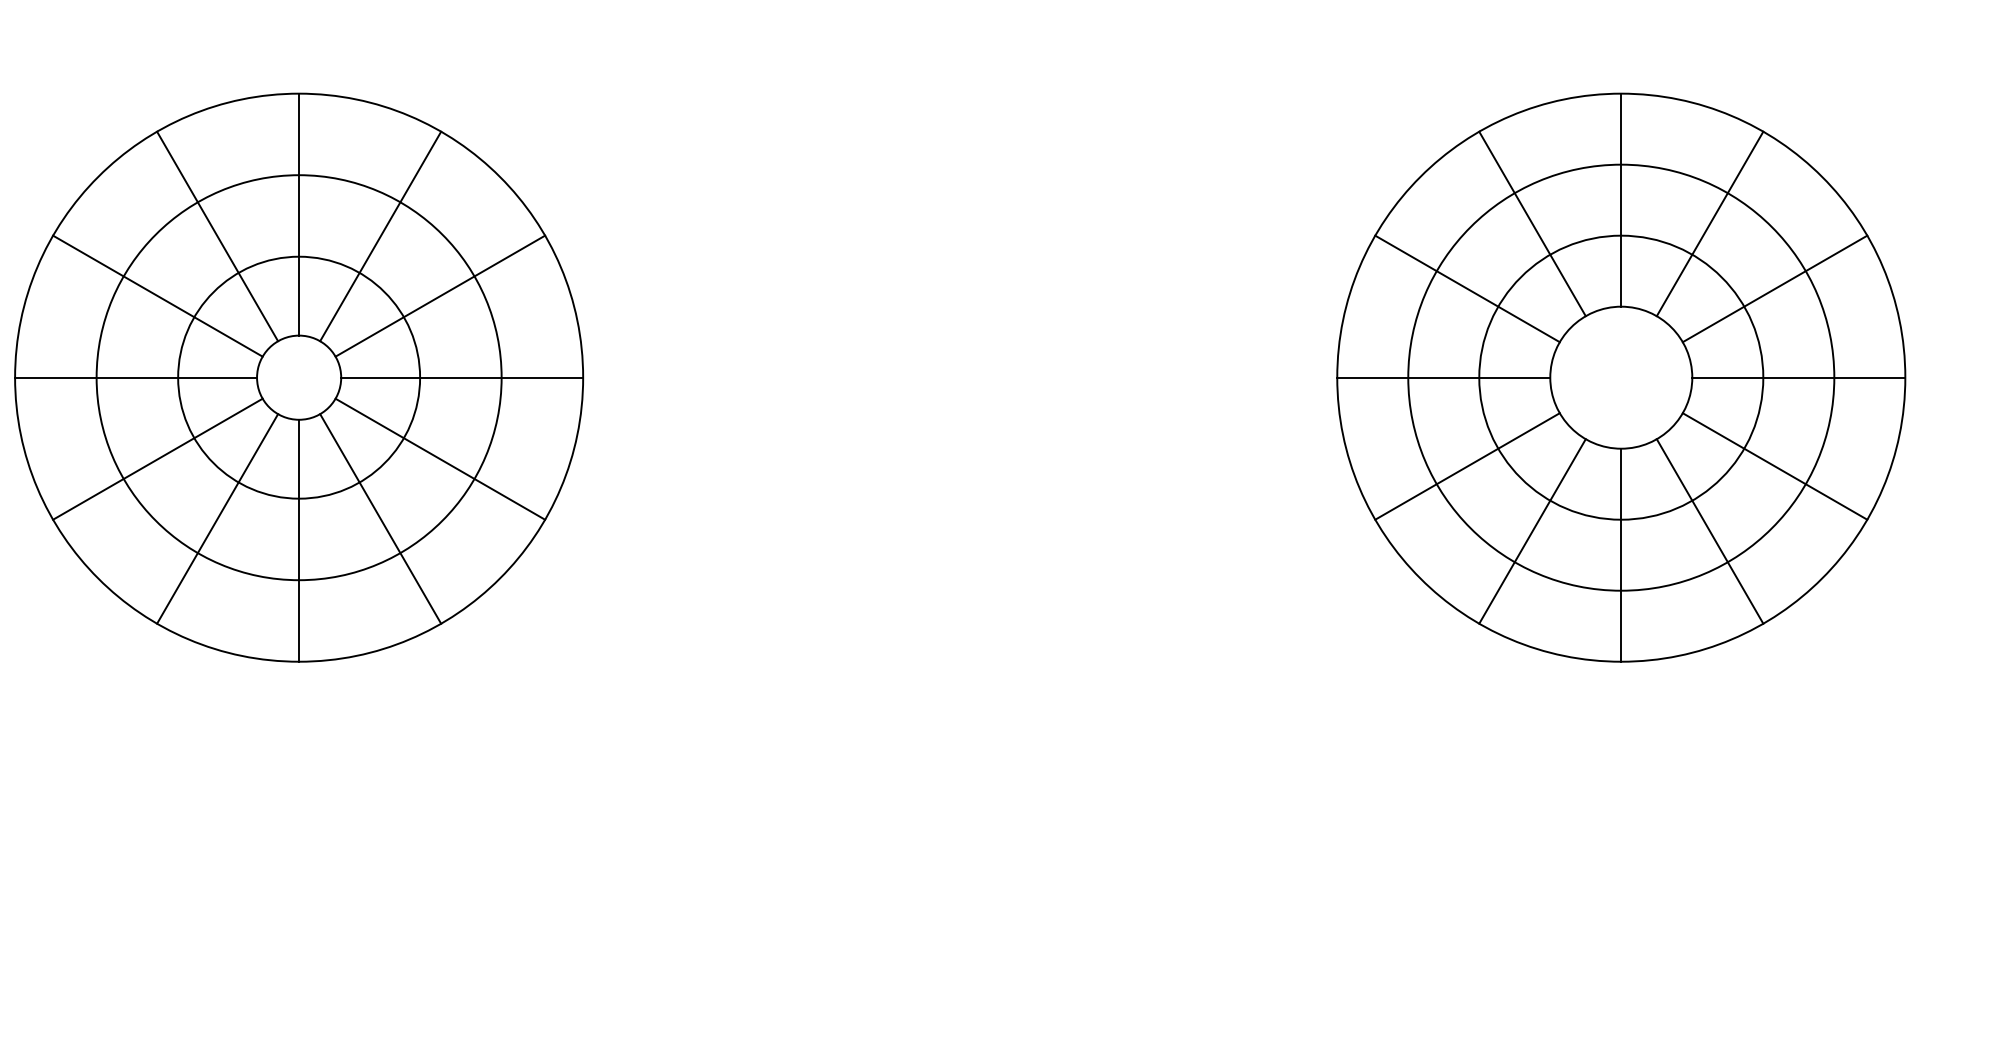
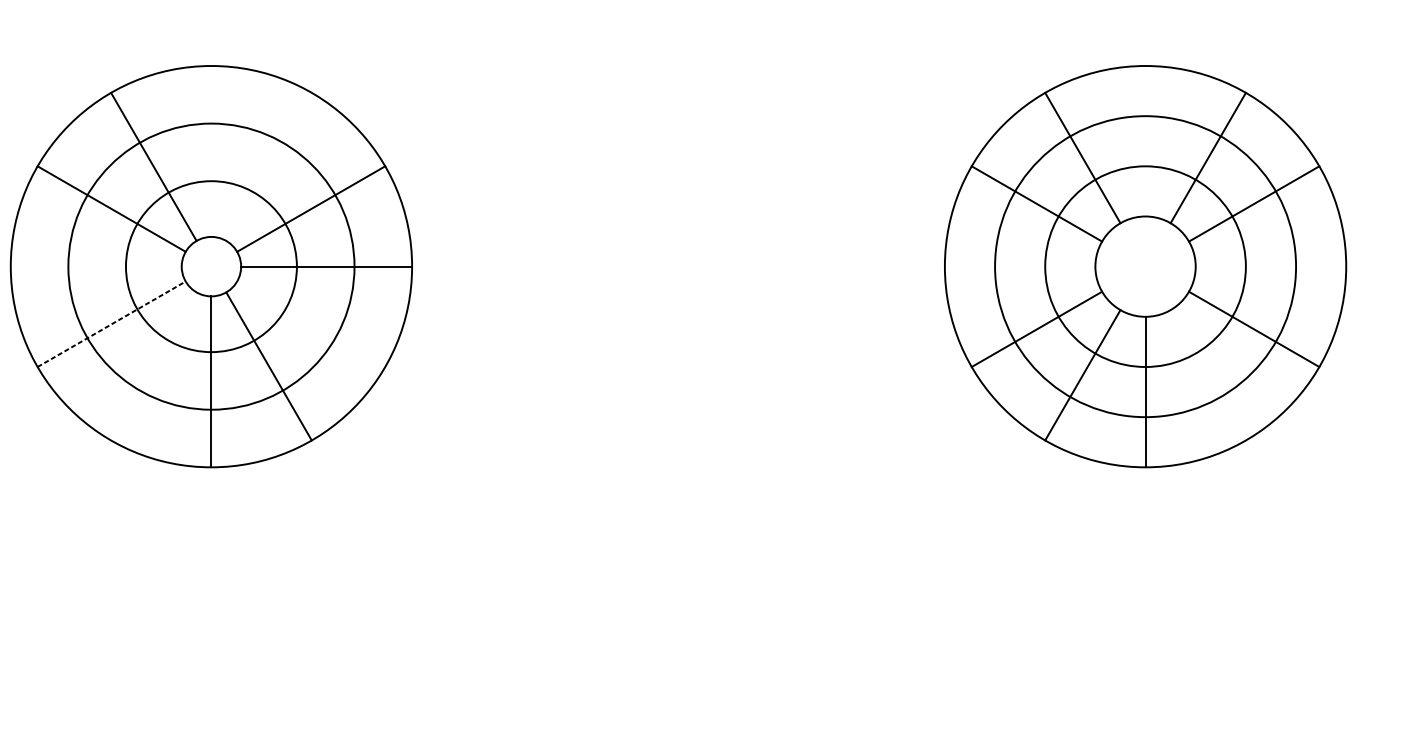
line: (1621, 199) -> (1145, 140), removed
line: (299, 214) -> (211, 151), removed
line: (380, 236) -> (268, 166), removed
line: (136, 377) -> (96, 266), removed
line: (1443, 377) -> (1019, 266), removed
line: (1798, 377) -> (1270, 266), removed
line: (440, 458) -> (311, 323), removed
line: (157, 459) -> (111, 324), solid -> dashed
line: (217, 518) -> (153, 366), removed
line: (1709, 531) -> (1207, 375), removed

